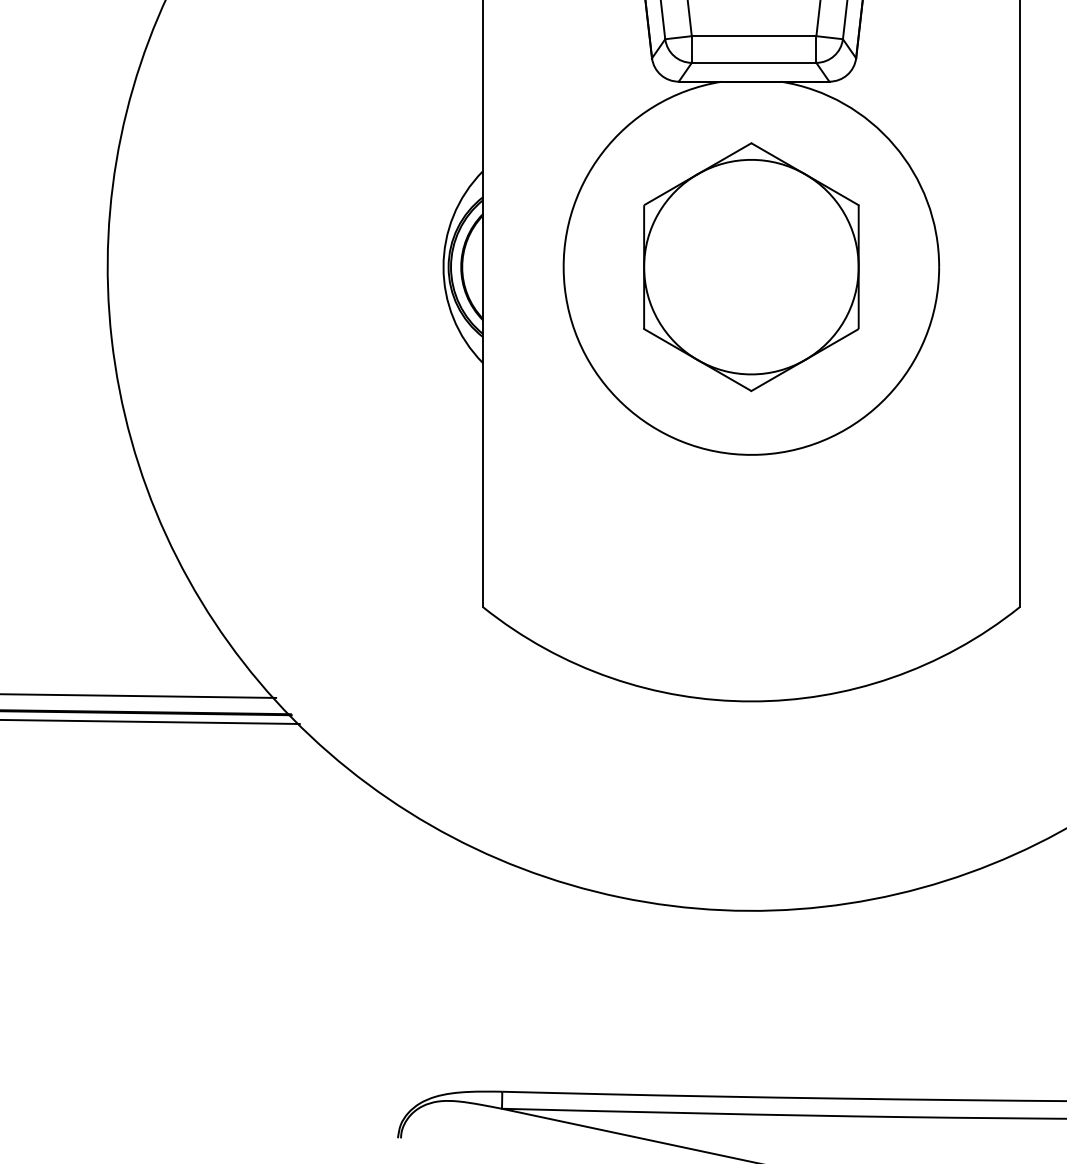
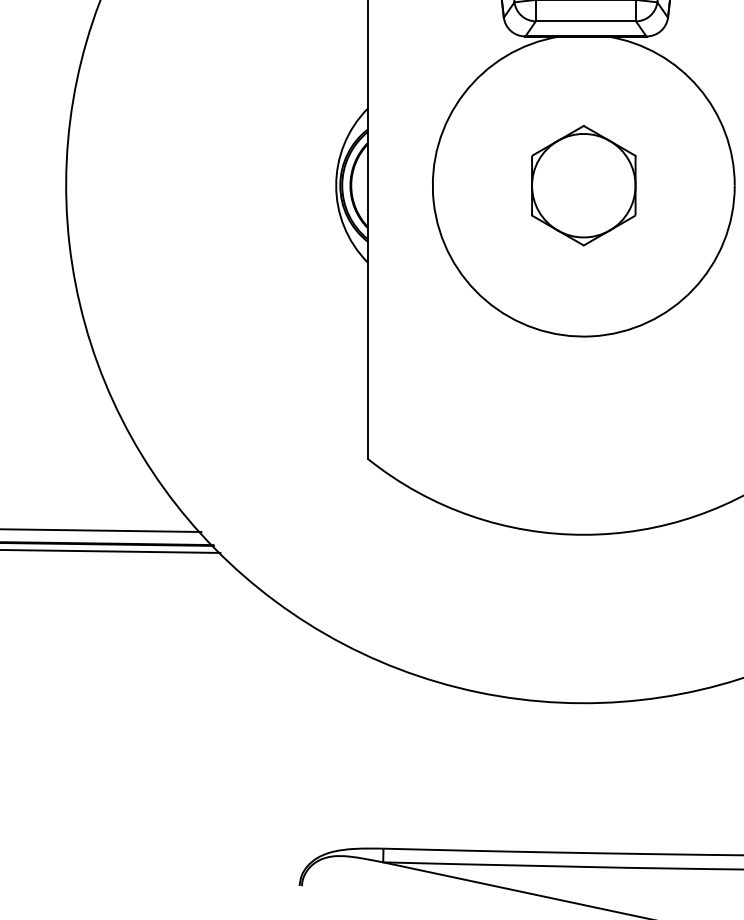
part: (751, 267) -> (583, 185), size x0.6

